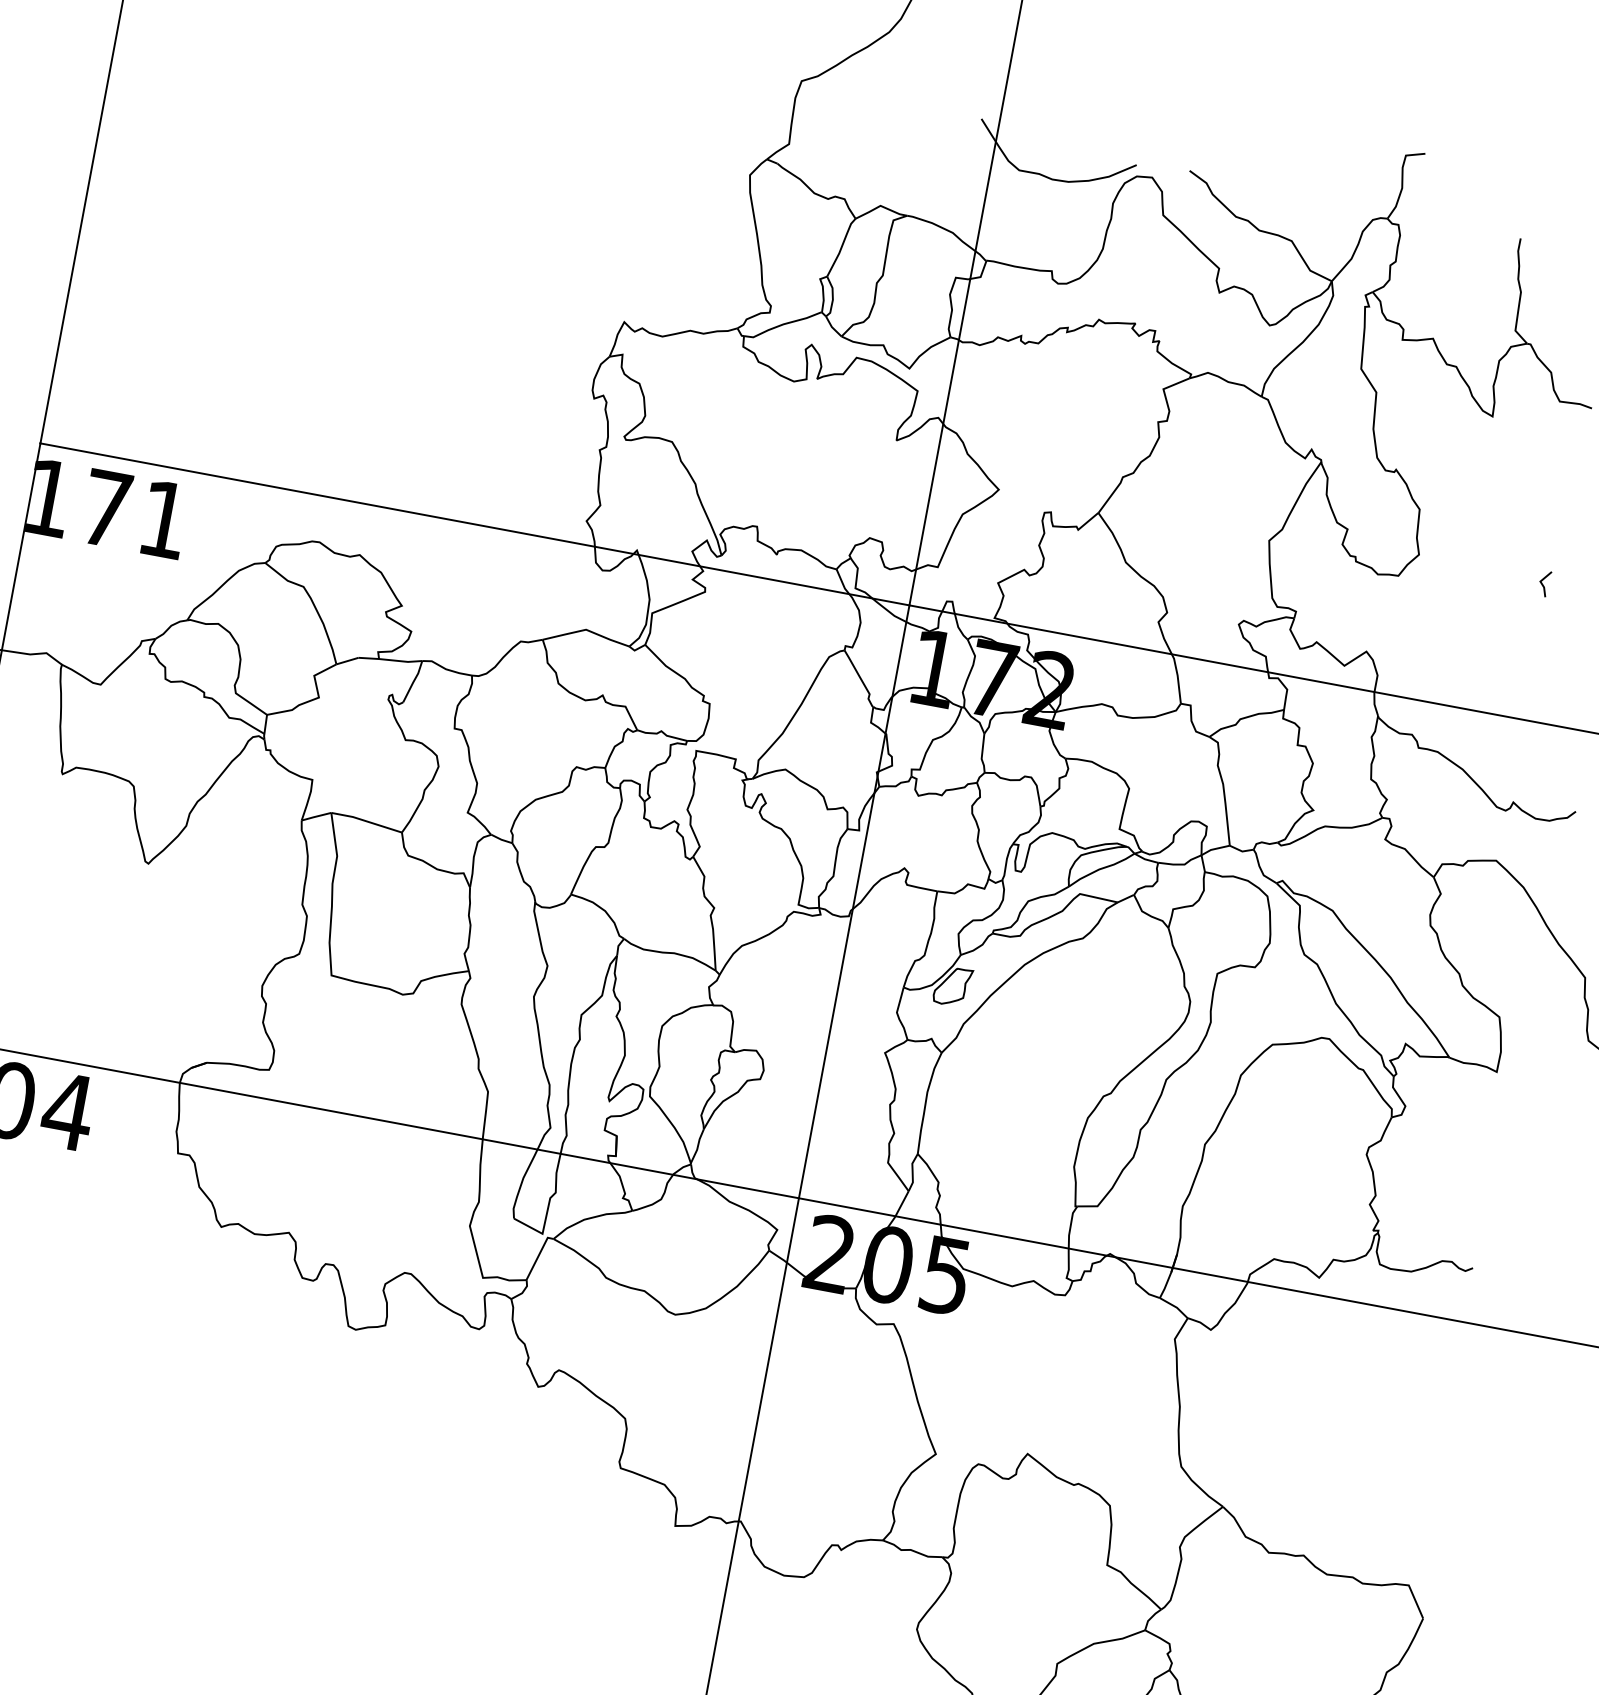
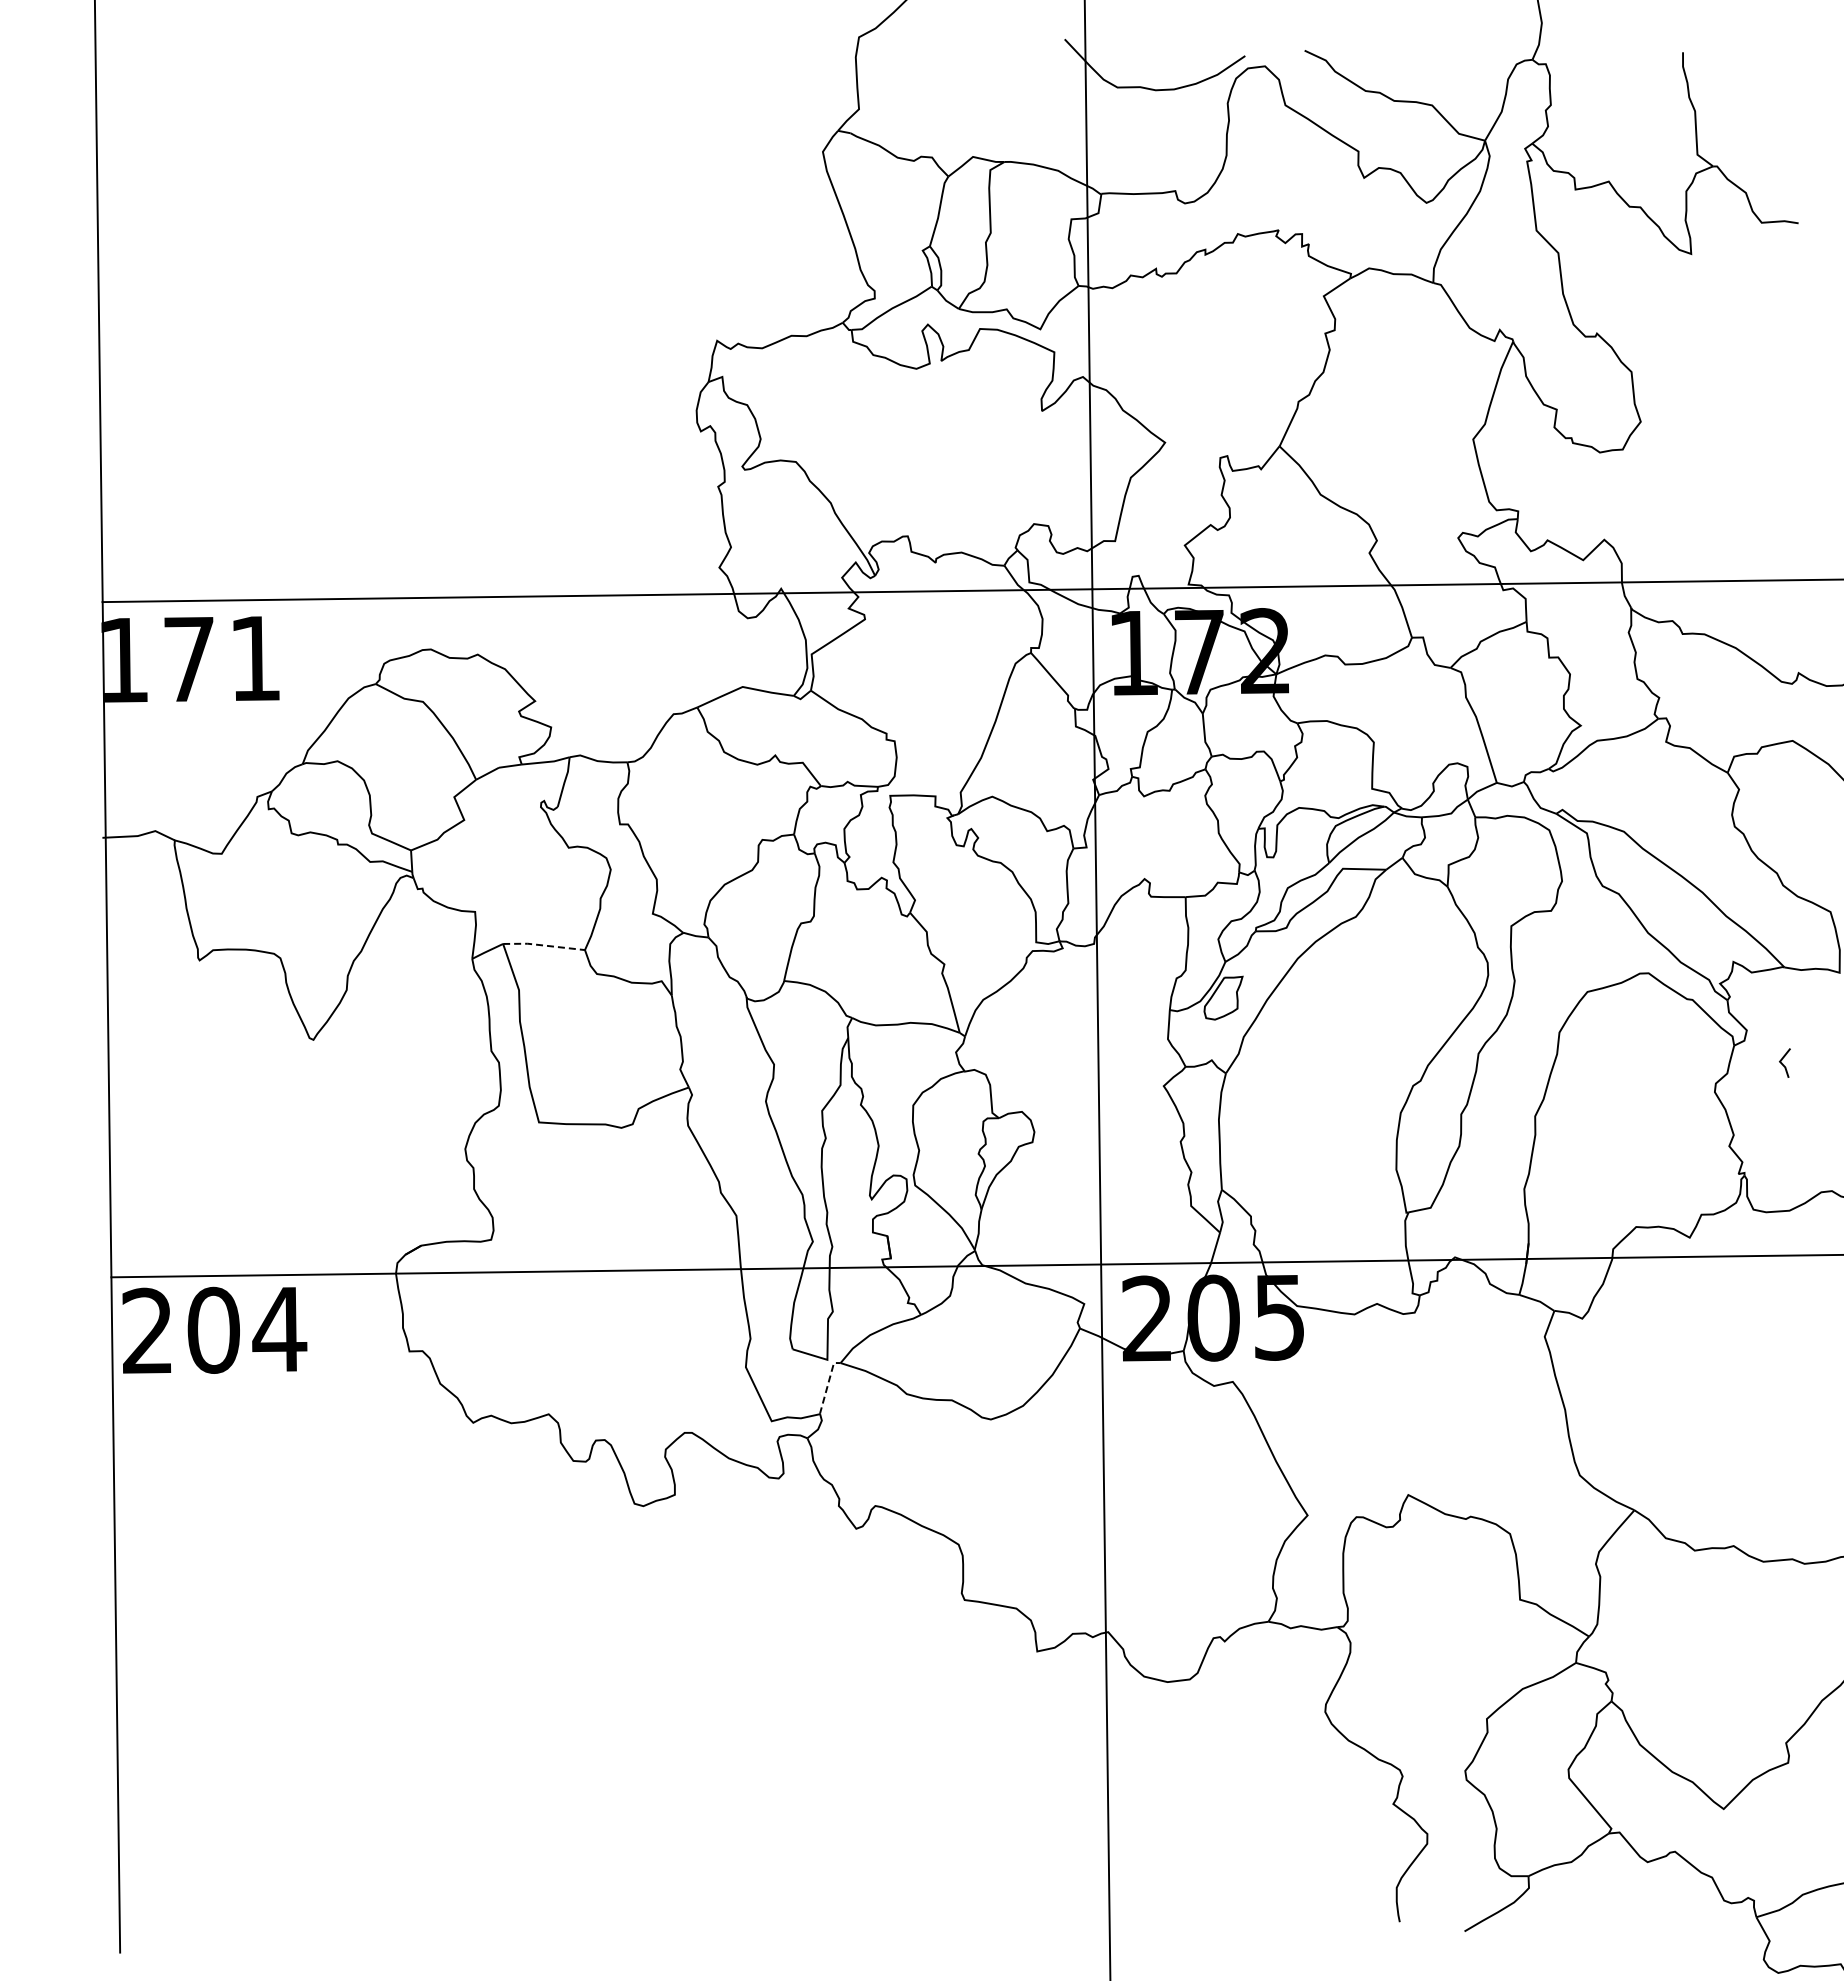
line: (1542, 582) -> (1782, 1062), moved
line: (366, 821) -> (543, 945), solid -> dashed
line: (538, 1255) -> (827, 1384), solid -> dashed

